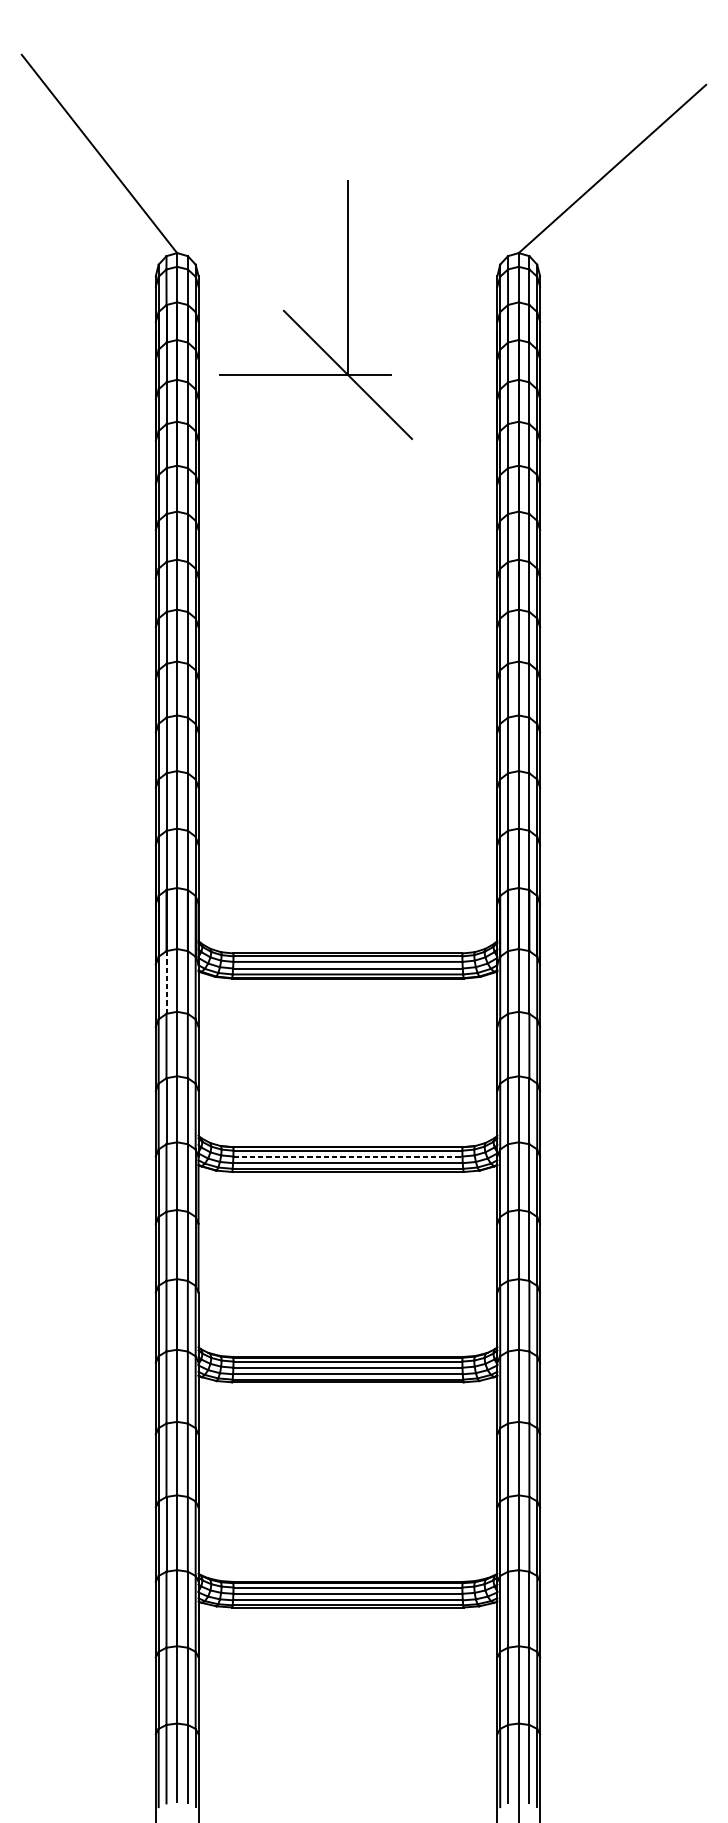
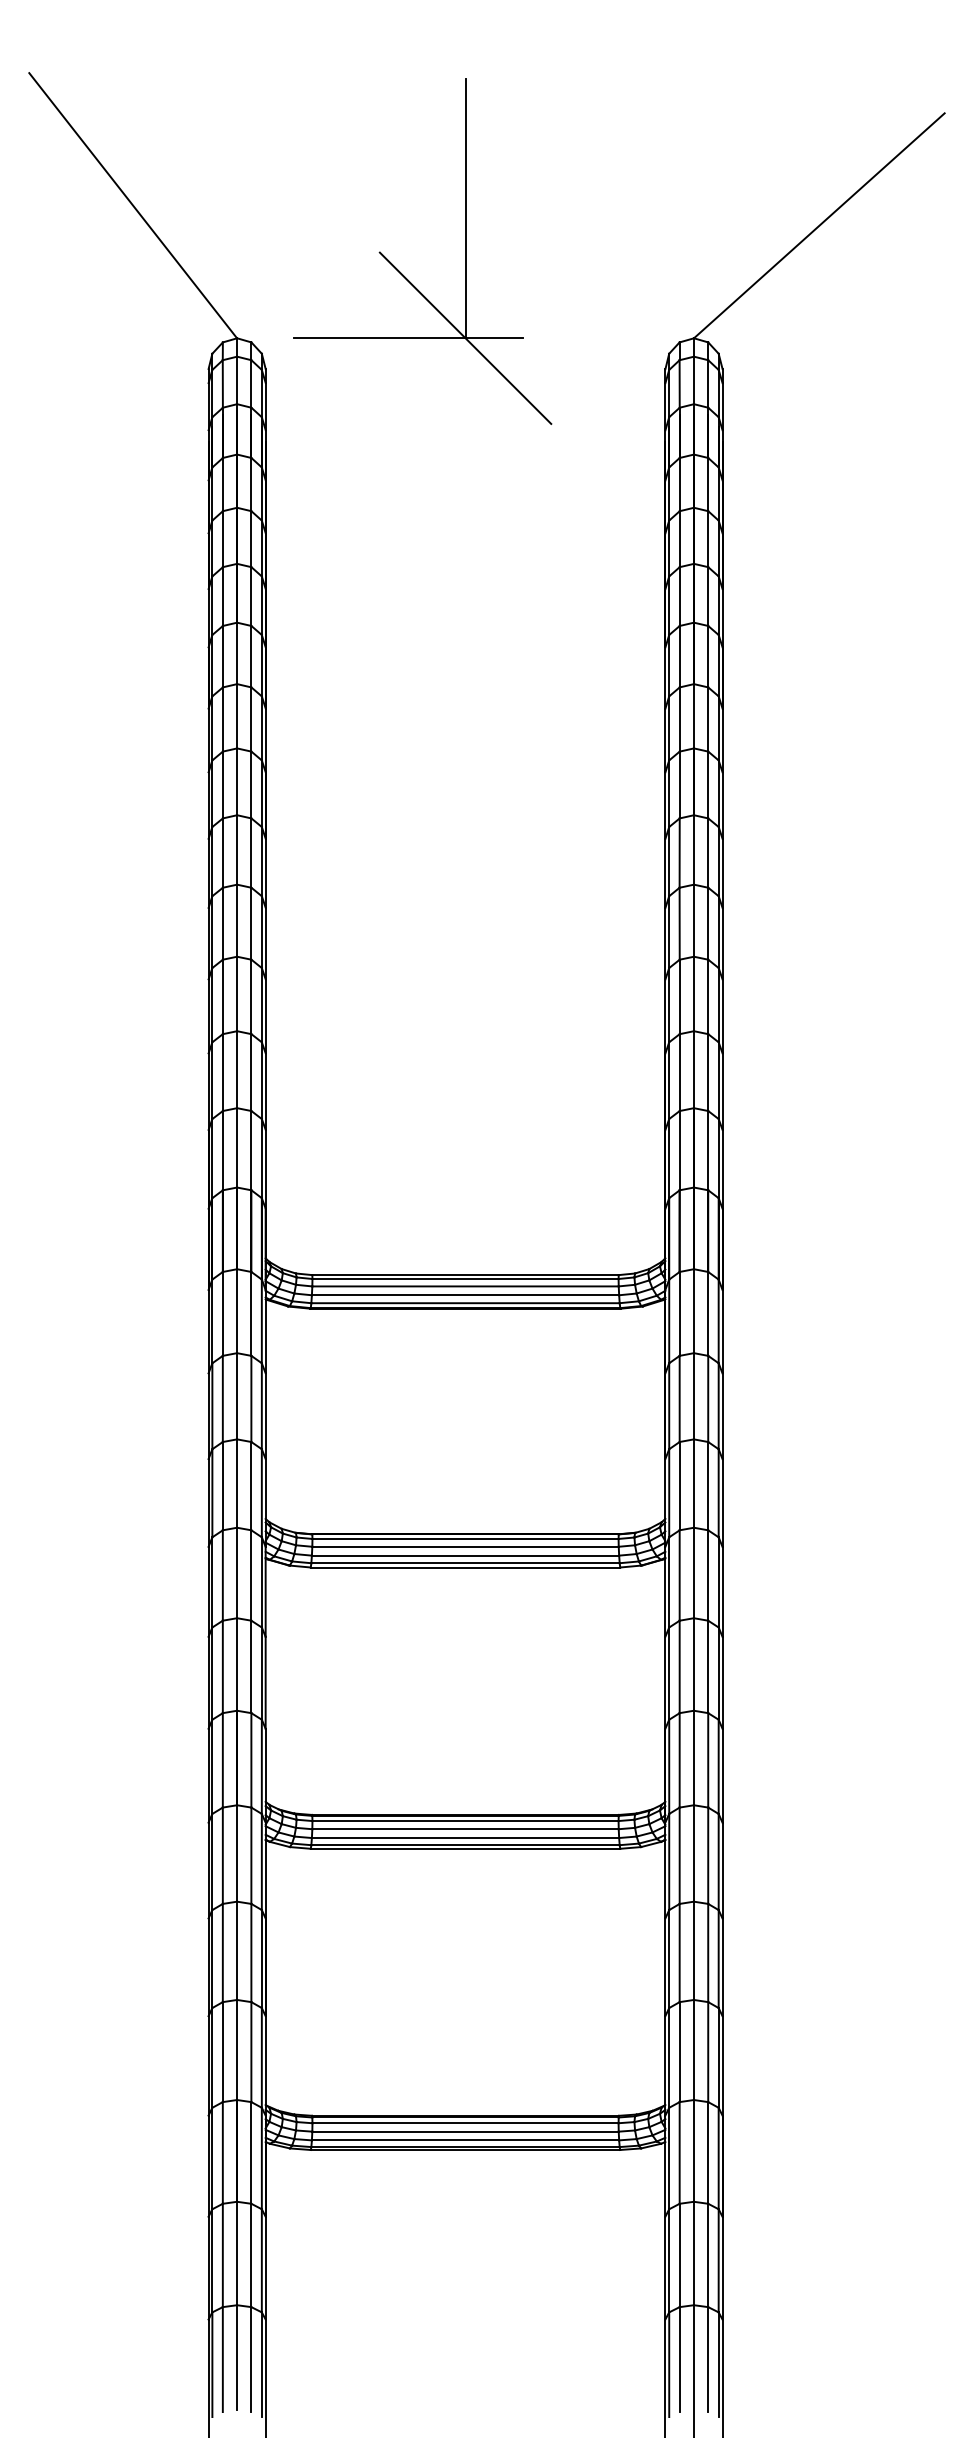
part: (300, 325) -> (401, 272), moved
line: (166, 982) -> (222, 1313), dashed -> solid
line: (348, 1156) -> (466, 1546), dashed -> solid

